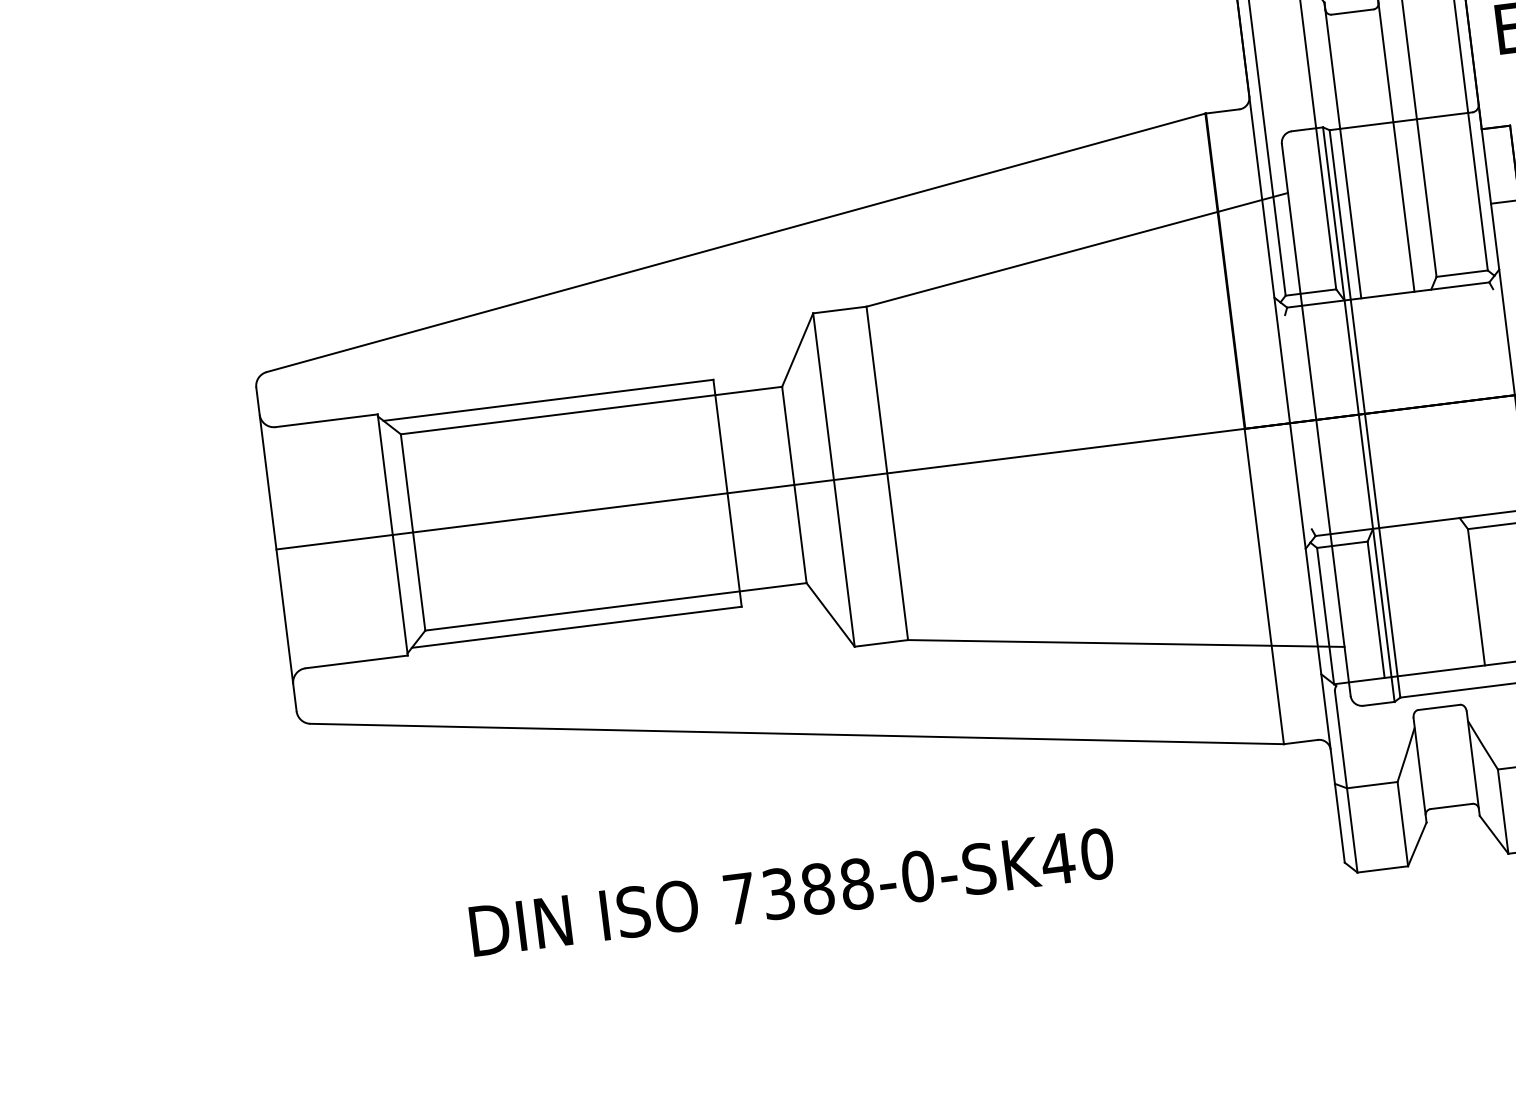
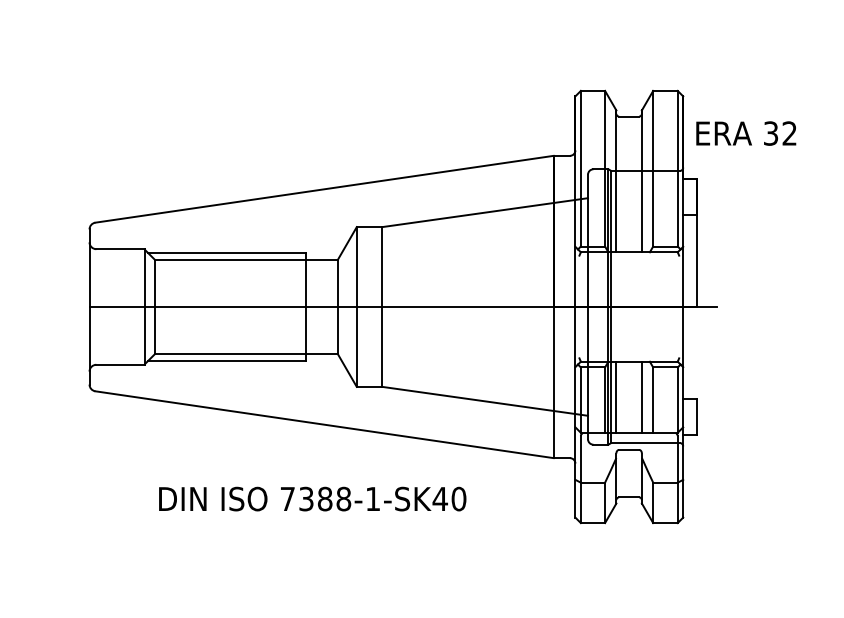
line: (1451, 592) -> (641, 396), added
line: (1398, 599) -> (616, 396), added
text: (916, 875) -> (372, 498), 7388-0-SK40 -> 7388-1-SK40

